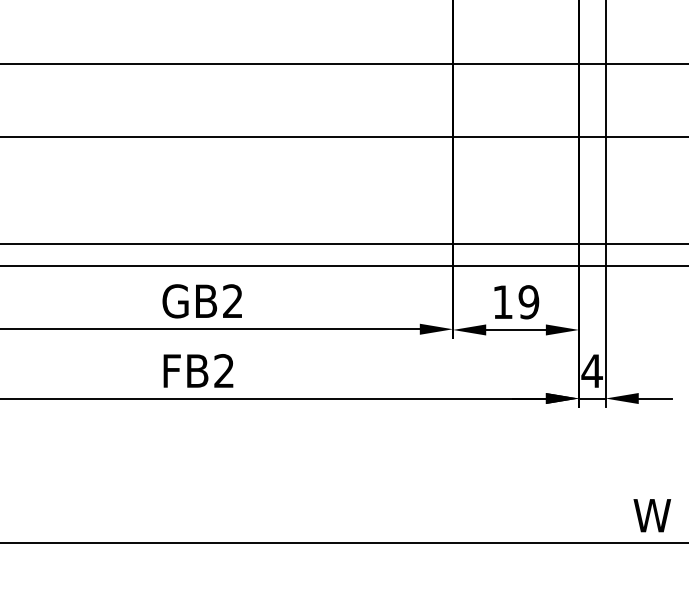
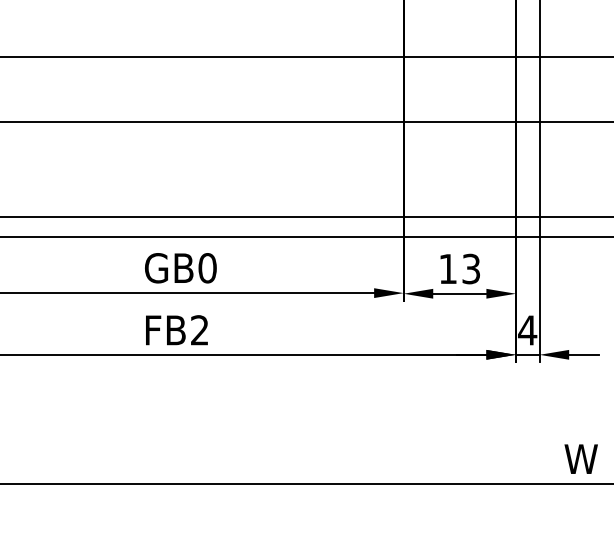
text: (232, 301) -> (207, 268), GB2 -> GB0
text: (529, 301) -> (471, 268), 19 -> 13

